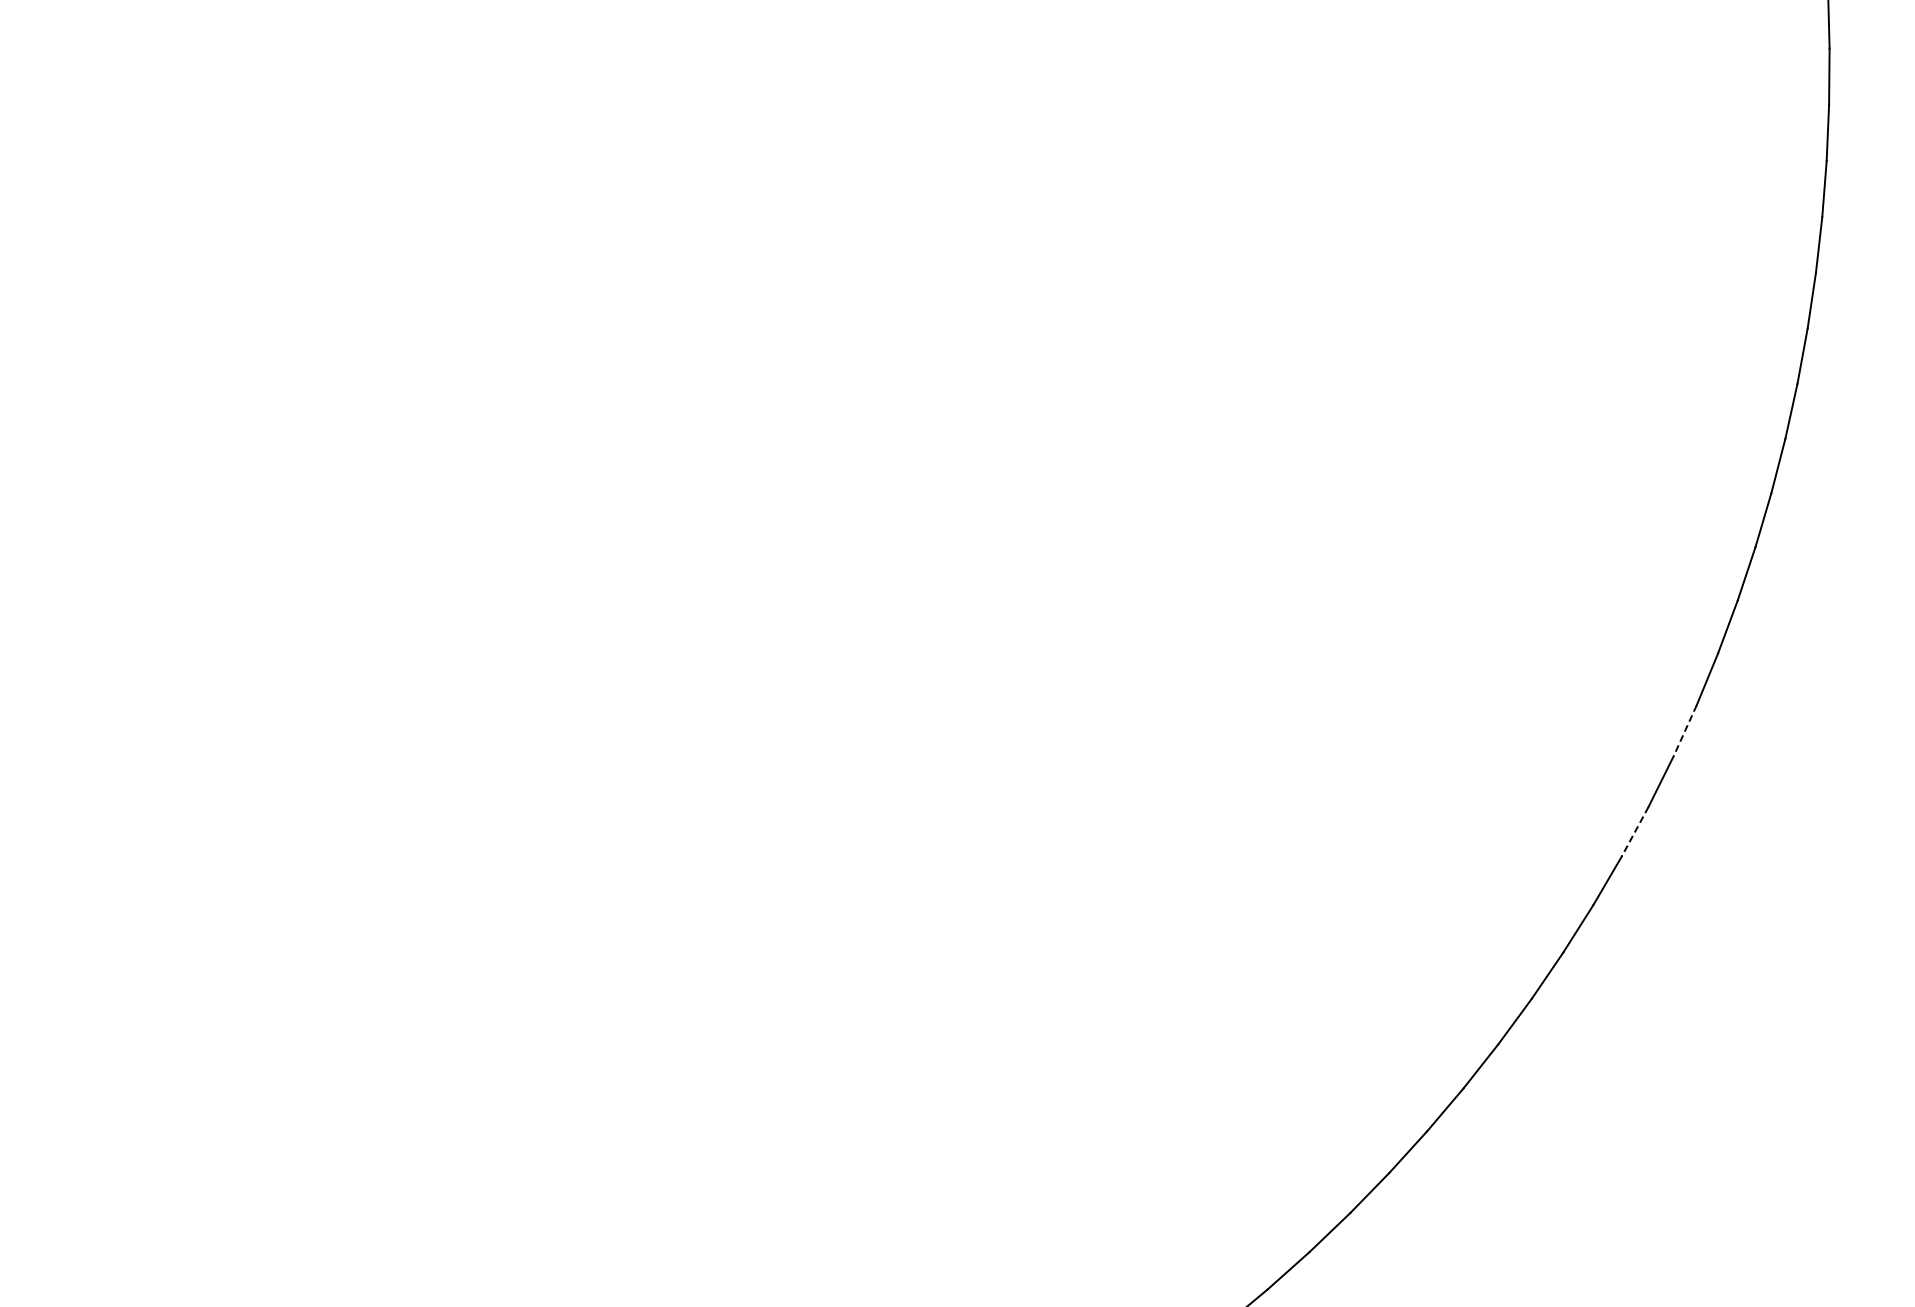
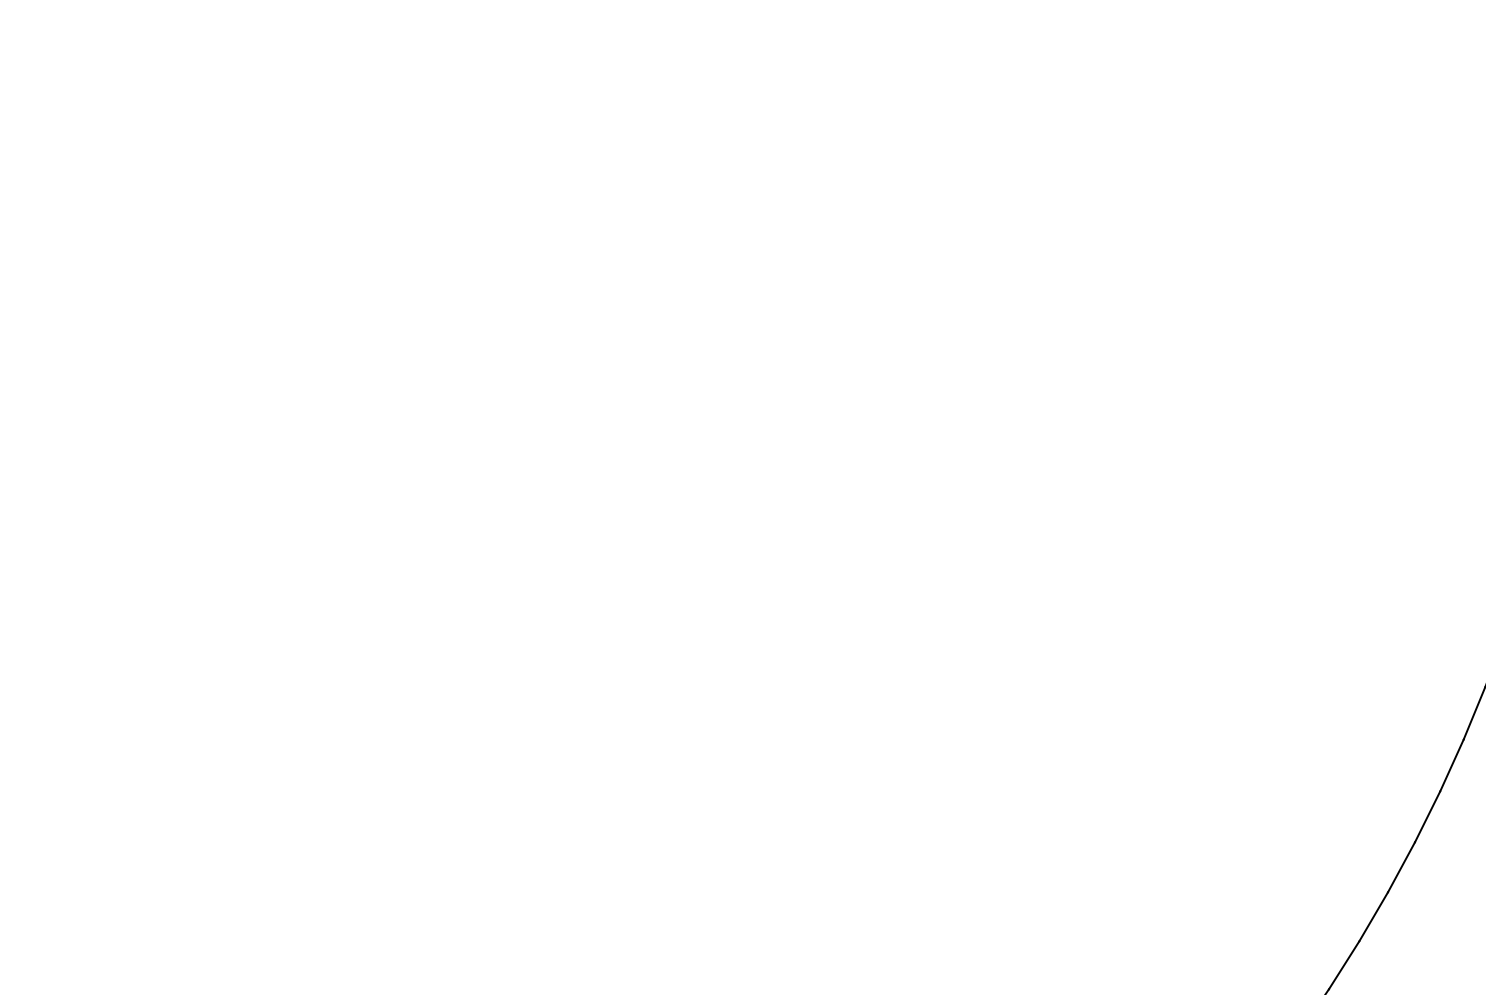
line: (1684, 731) -> (1451, 766), dashed -> solid
line: (1634, 832) -> (1400, 868), dashed -> solid

